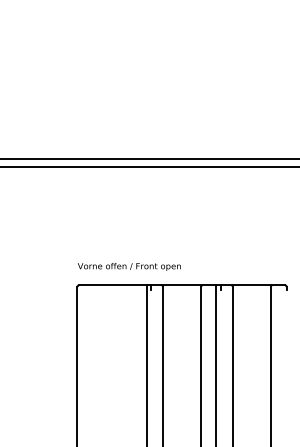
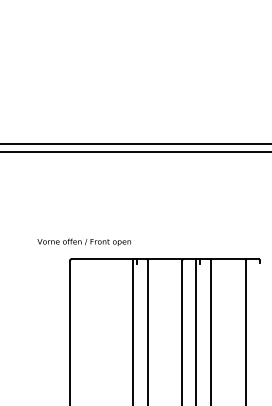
text: (128, 265) -> (83, 241), moved

